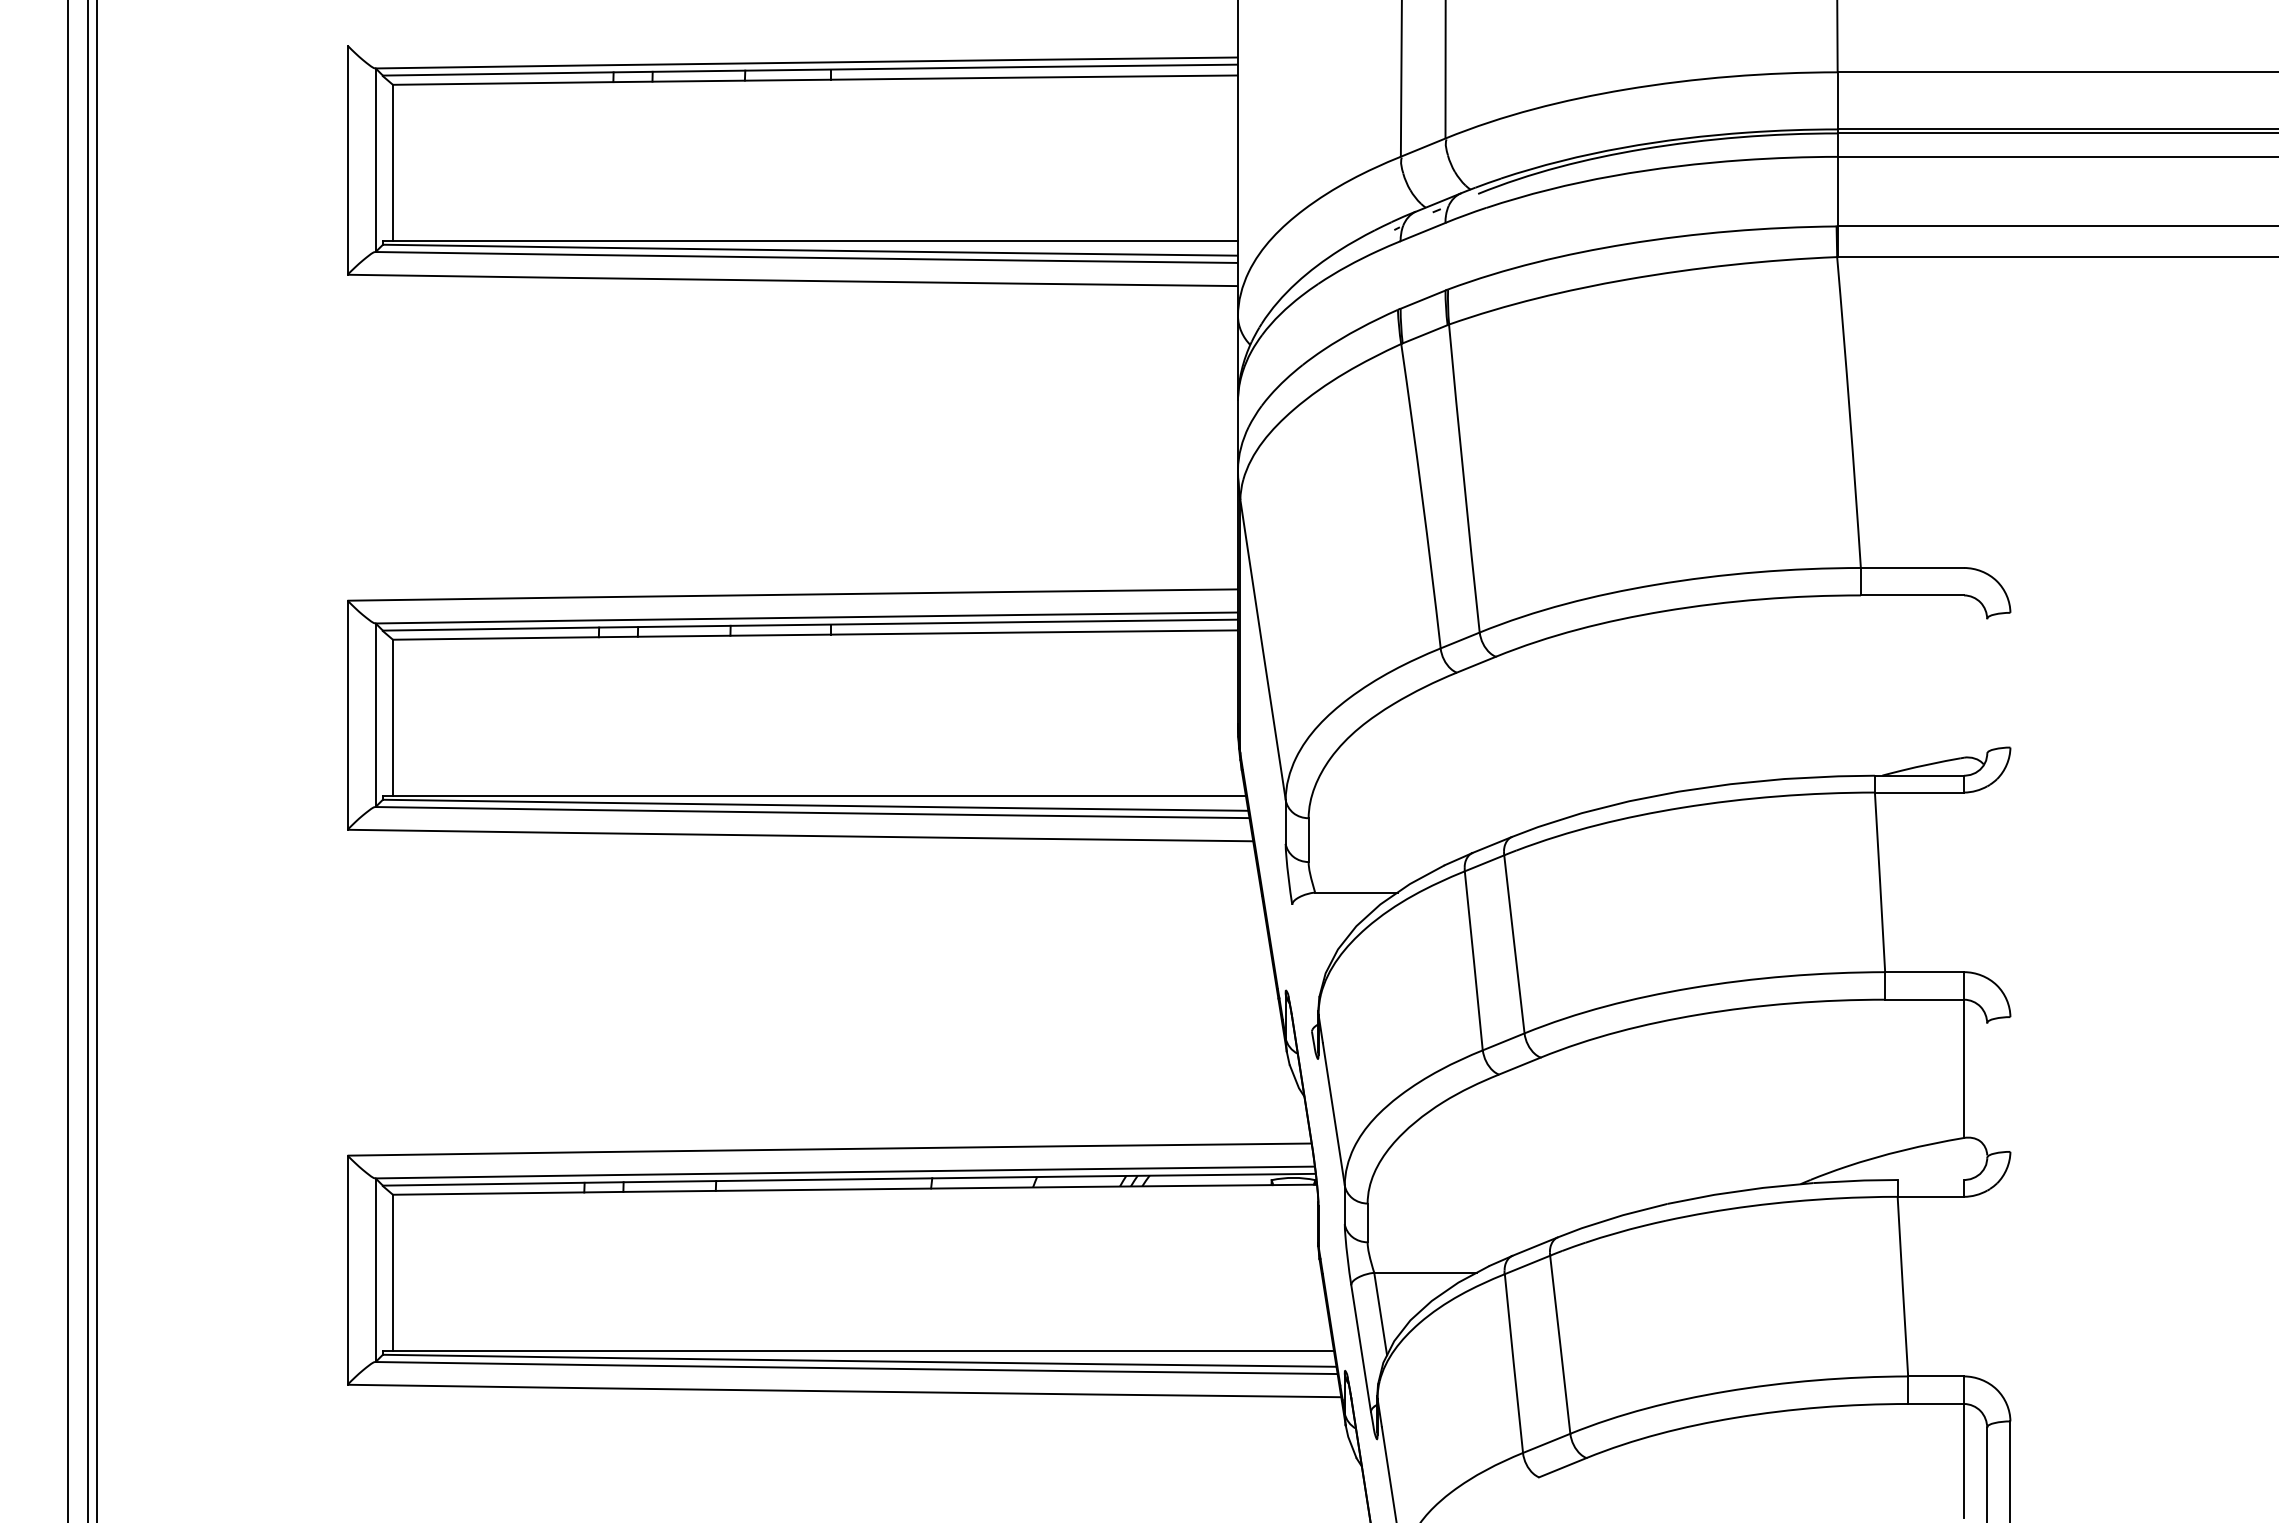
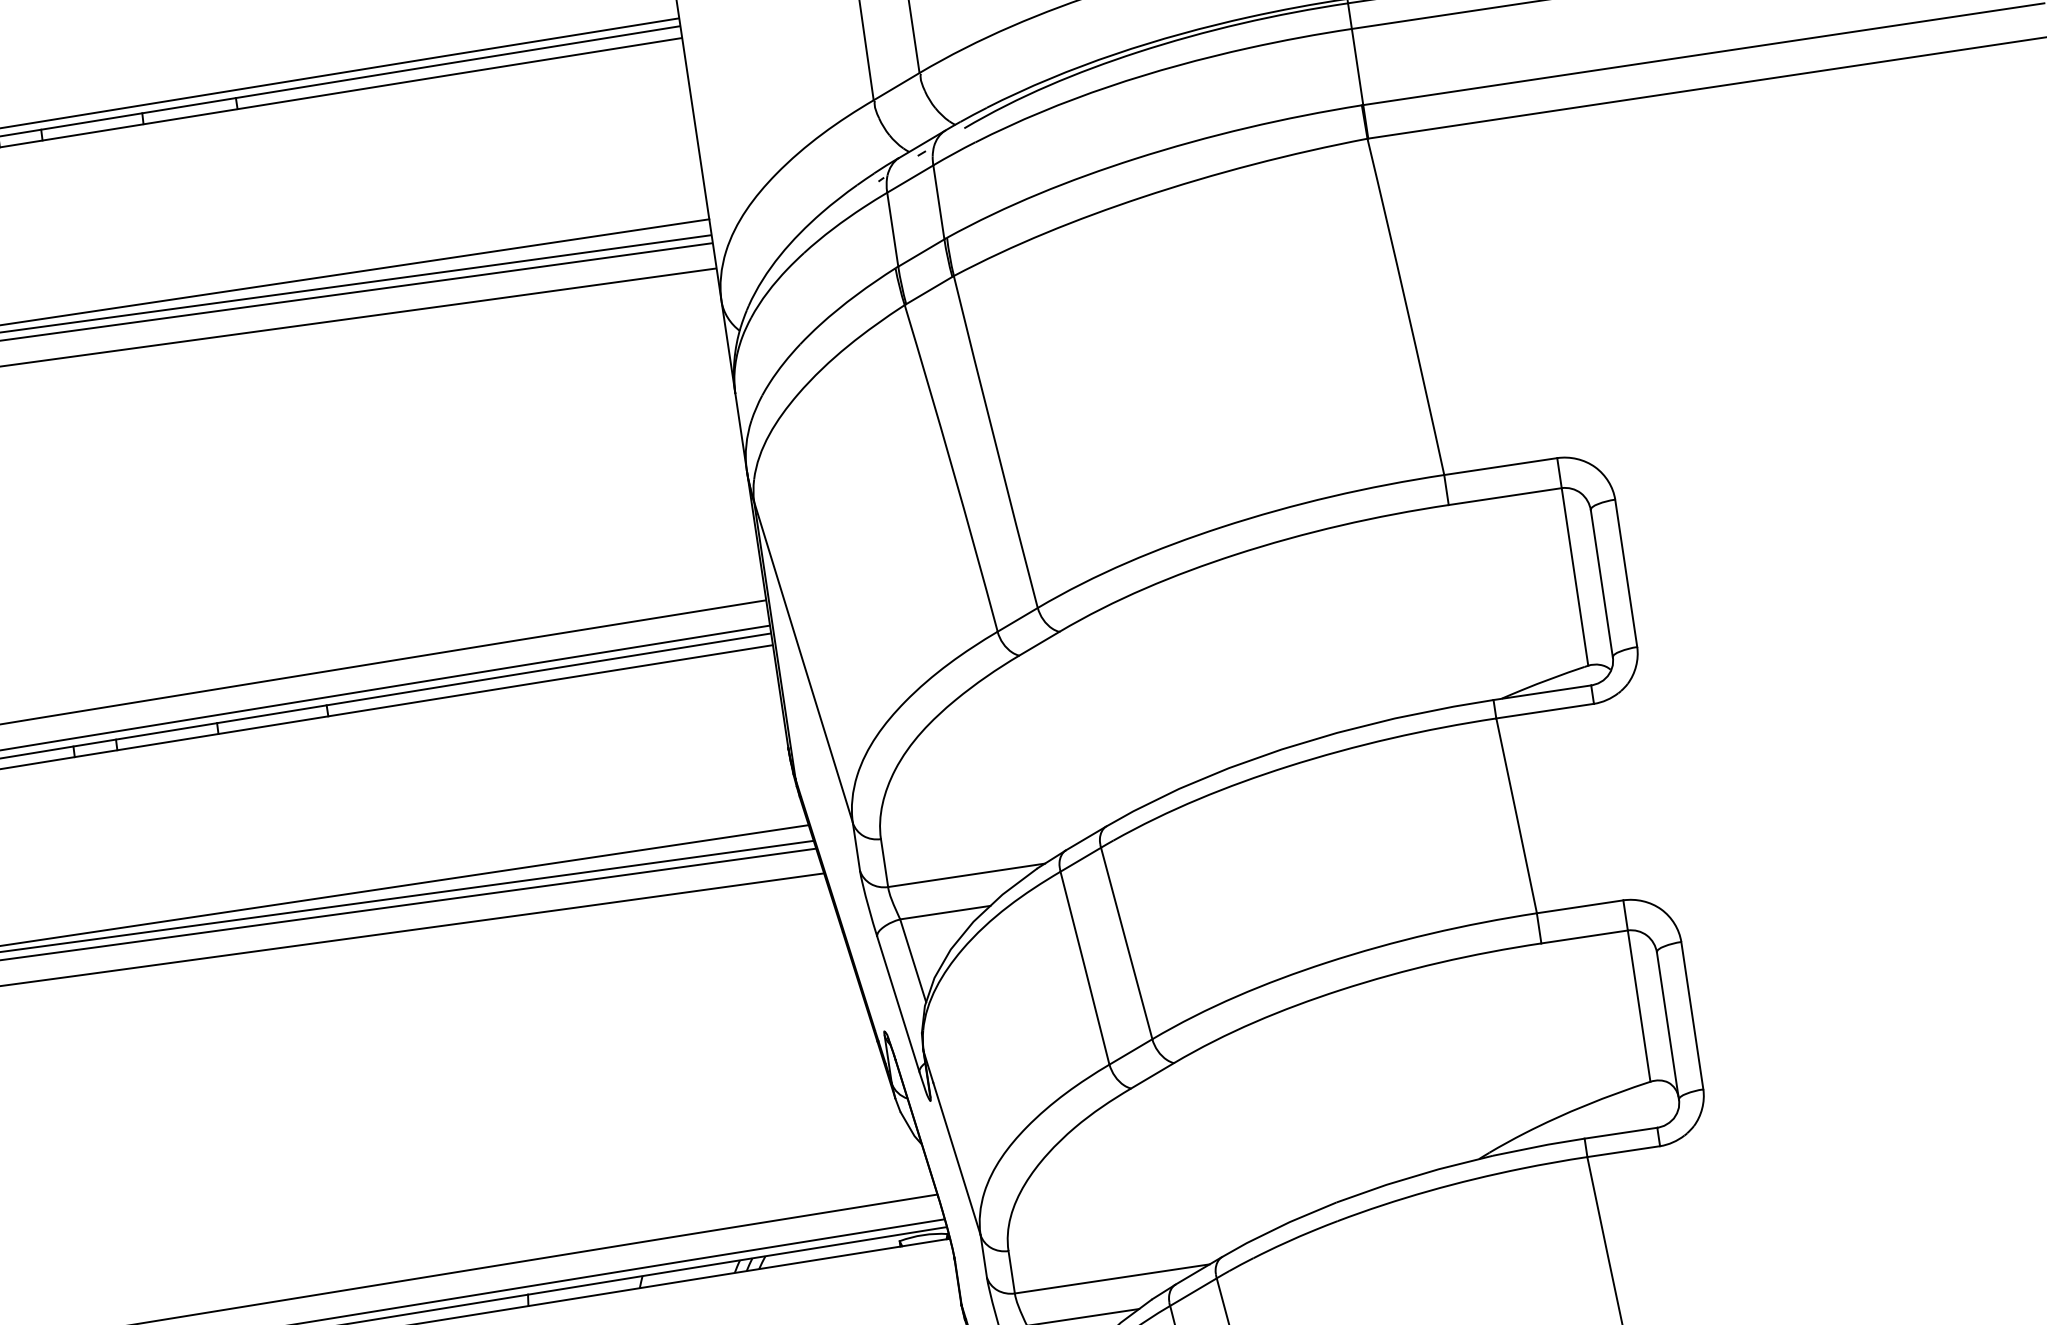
line: (1445, 256) -> (938, 202), added
line: (1400, 274) -> (892, 229), added
line: (1964, 662) -> (1573, 561), added
line: (2010, 679) -> (1626, 572), added
line: (1987, 686) -> (1602, 583), added
line: (1380, 862) -> (966, 875), added
line: (1321, 931) -> (913, 960), added
line: (1301, 967) -> (897, 1003), added
line: (2010, 1084) -> (1692, 1015), added
line: (1987, 1090) -> (1668, 1026), added
line: (1930, 1180) -> (1620, 1133), added
line: (1456, 1242) -> (1112, 1279), added

